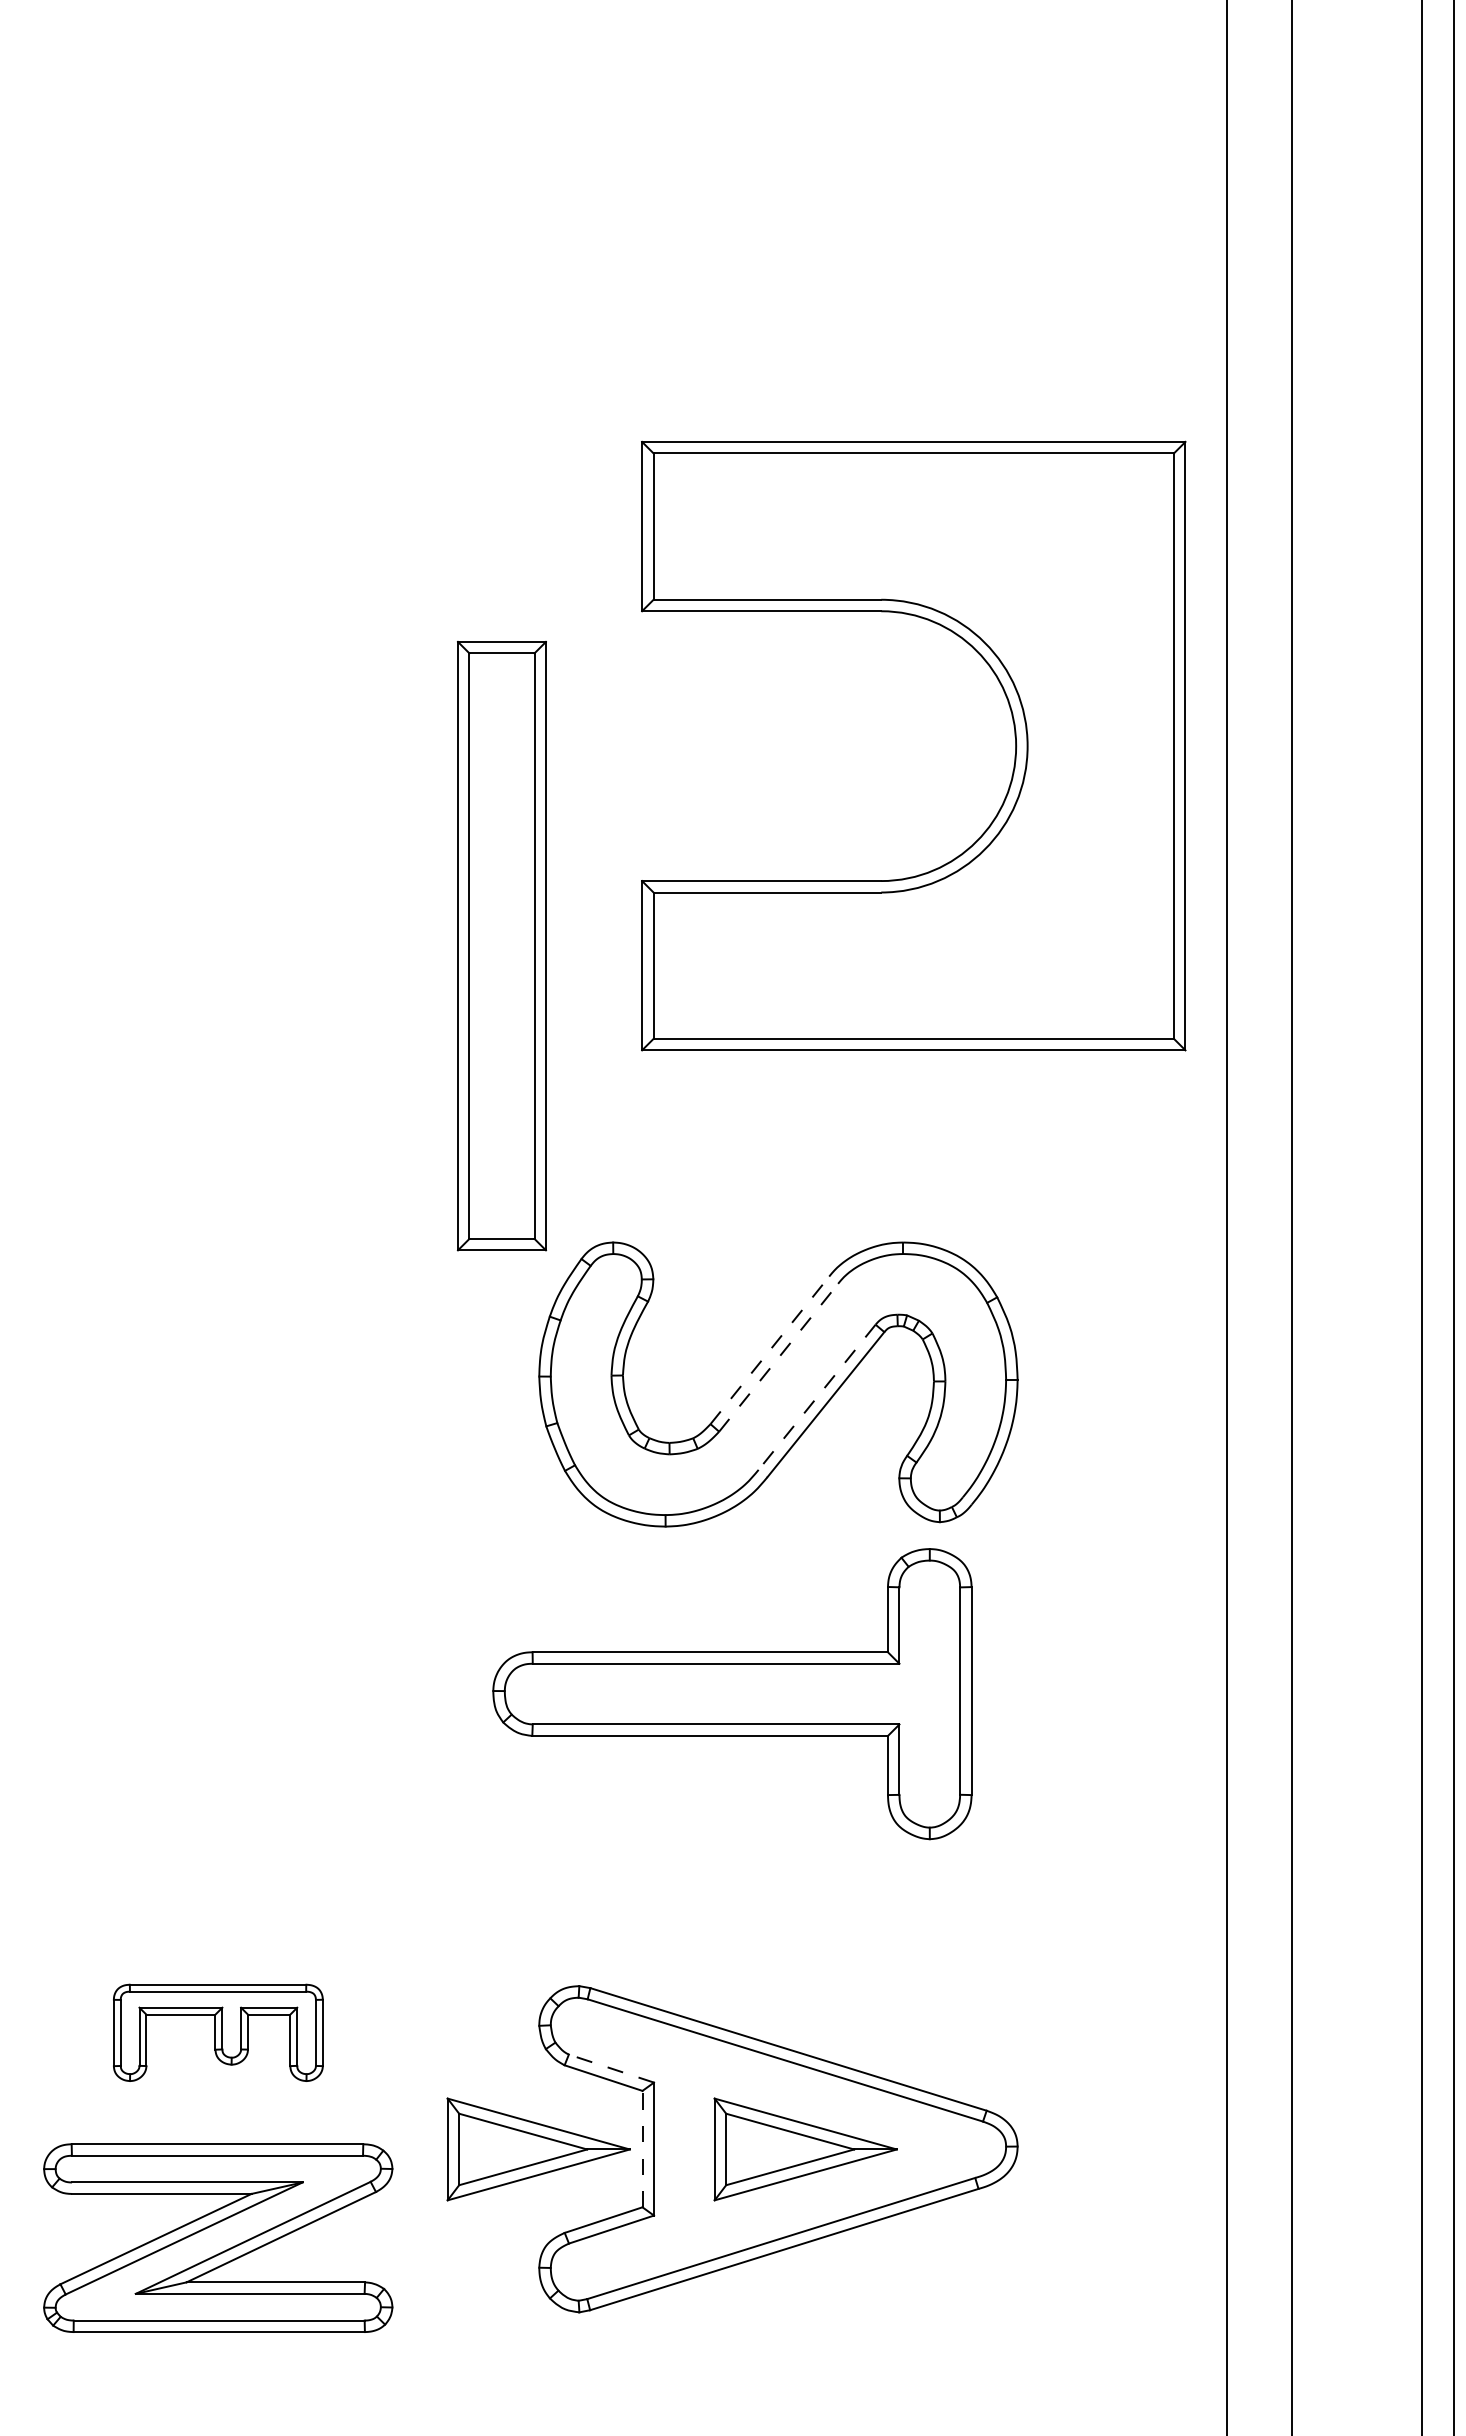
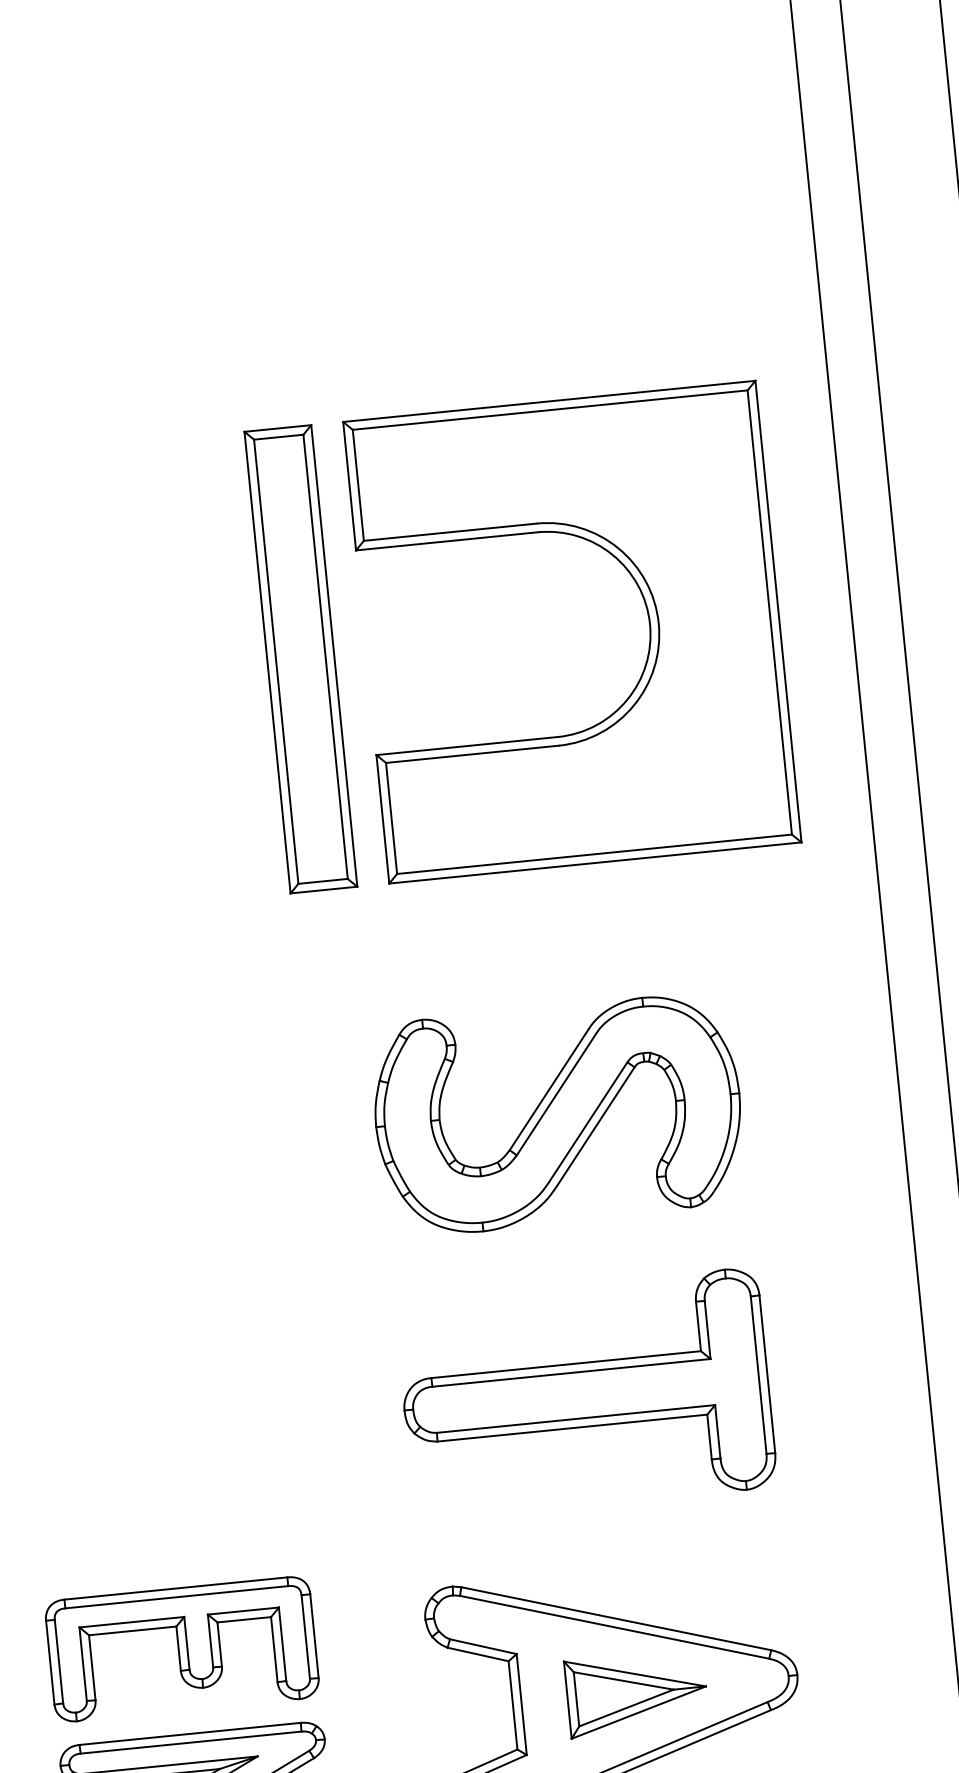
part: (1014, 736) -> (648, 617), moved
part: (501, 946) -> (300, 659), moved
line: (769, 1350) -> (548, 1089), dashed -> solid
line: (778, 1357) -> (556, 1094), dashed -> solid
line: (816, 1397) -> (588, 1122), dashed -> solid
part: (732, 1694) -> (586, 1394), moved
part: (218, 2032) -> (182, 1649), size x1.67
line: (611, 2068) -> (483, 1646), dashed -> solid
line: (642, 2148) -> (512, 1704), dashed -> solid
part: (538, 2149) -> (434, 1713), removed

